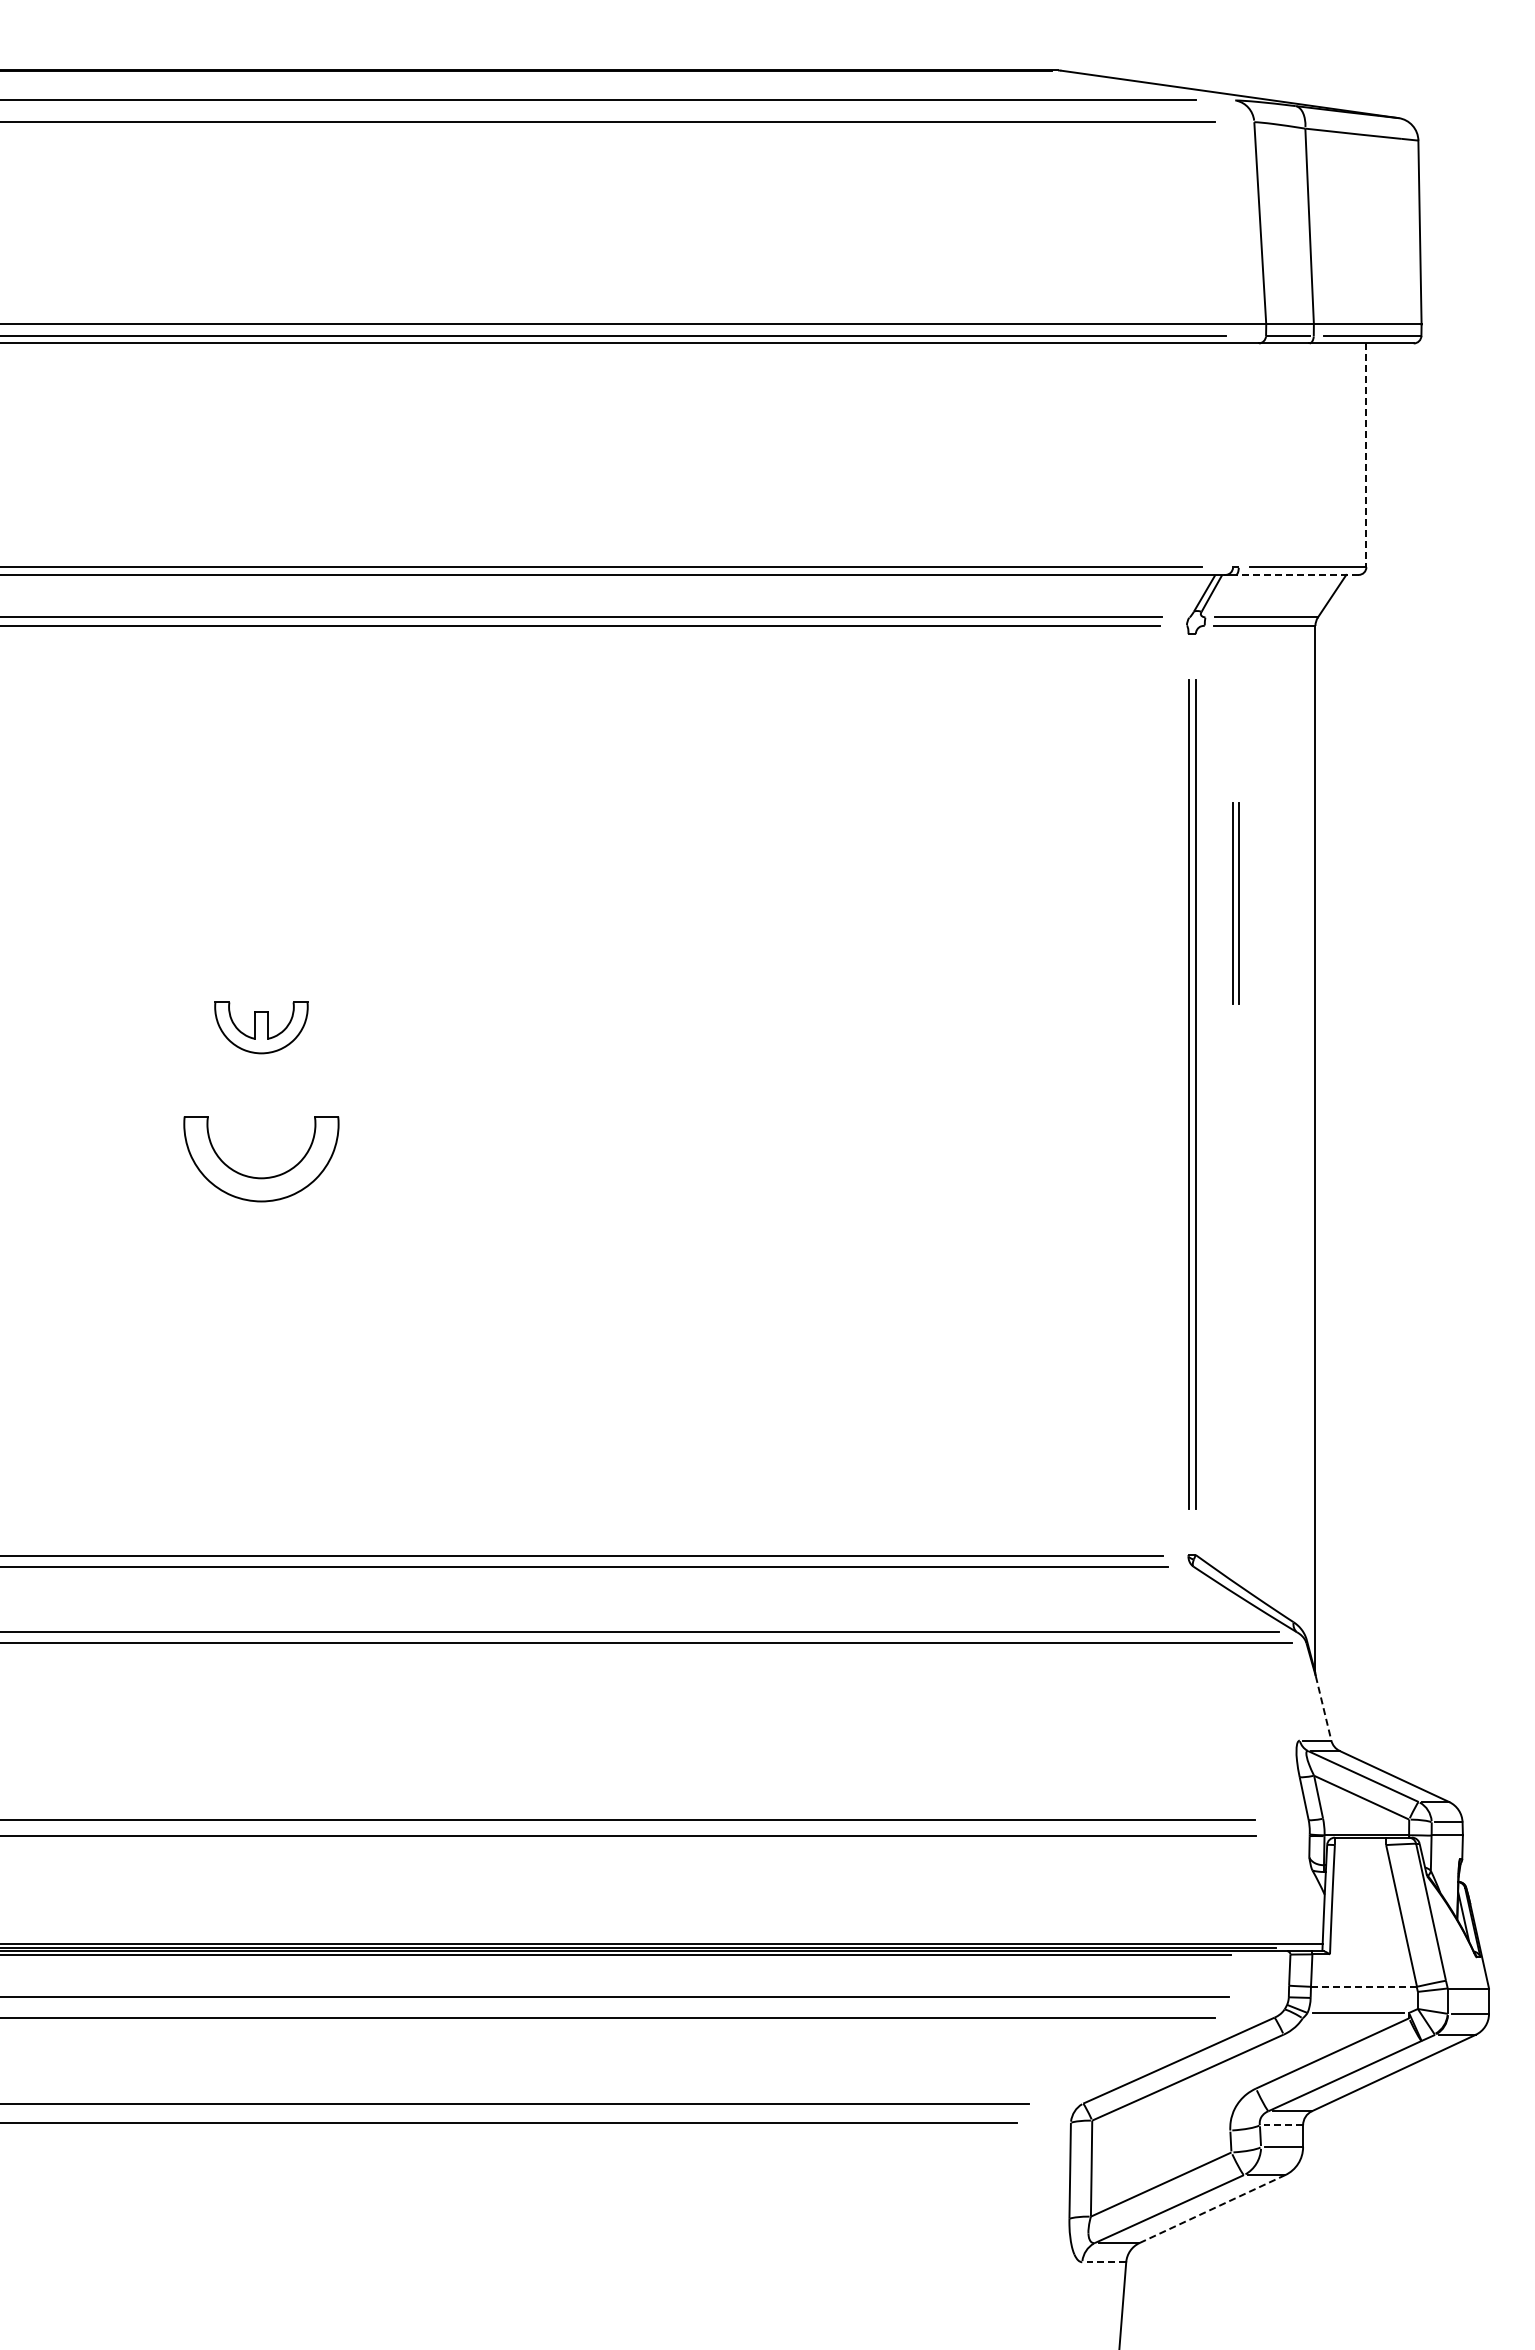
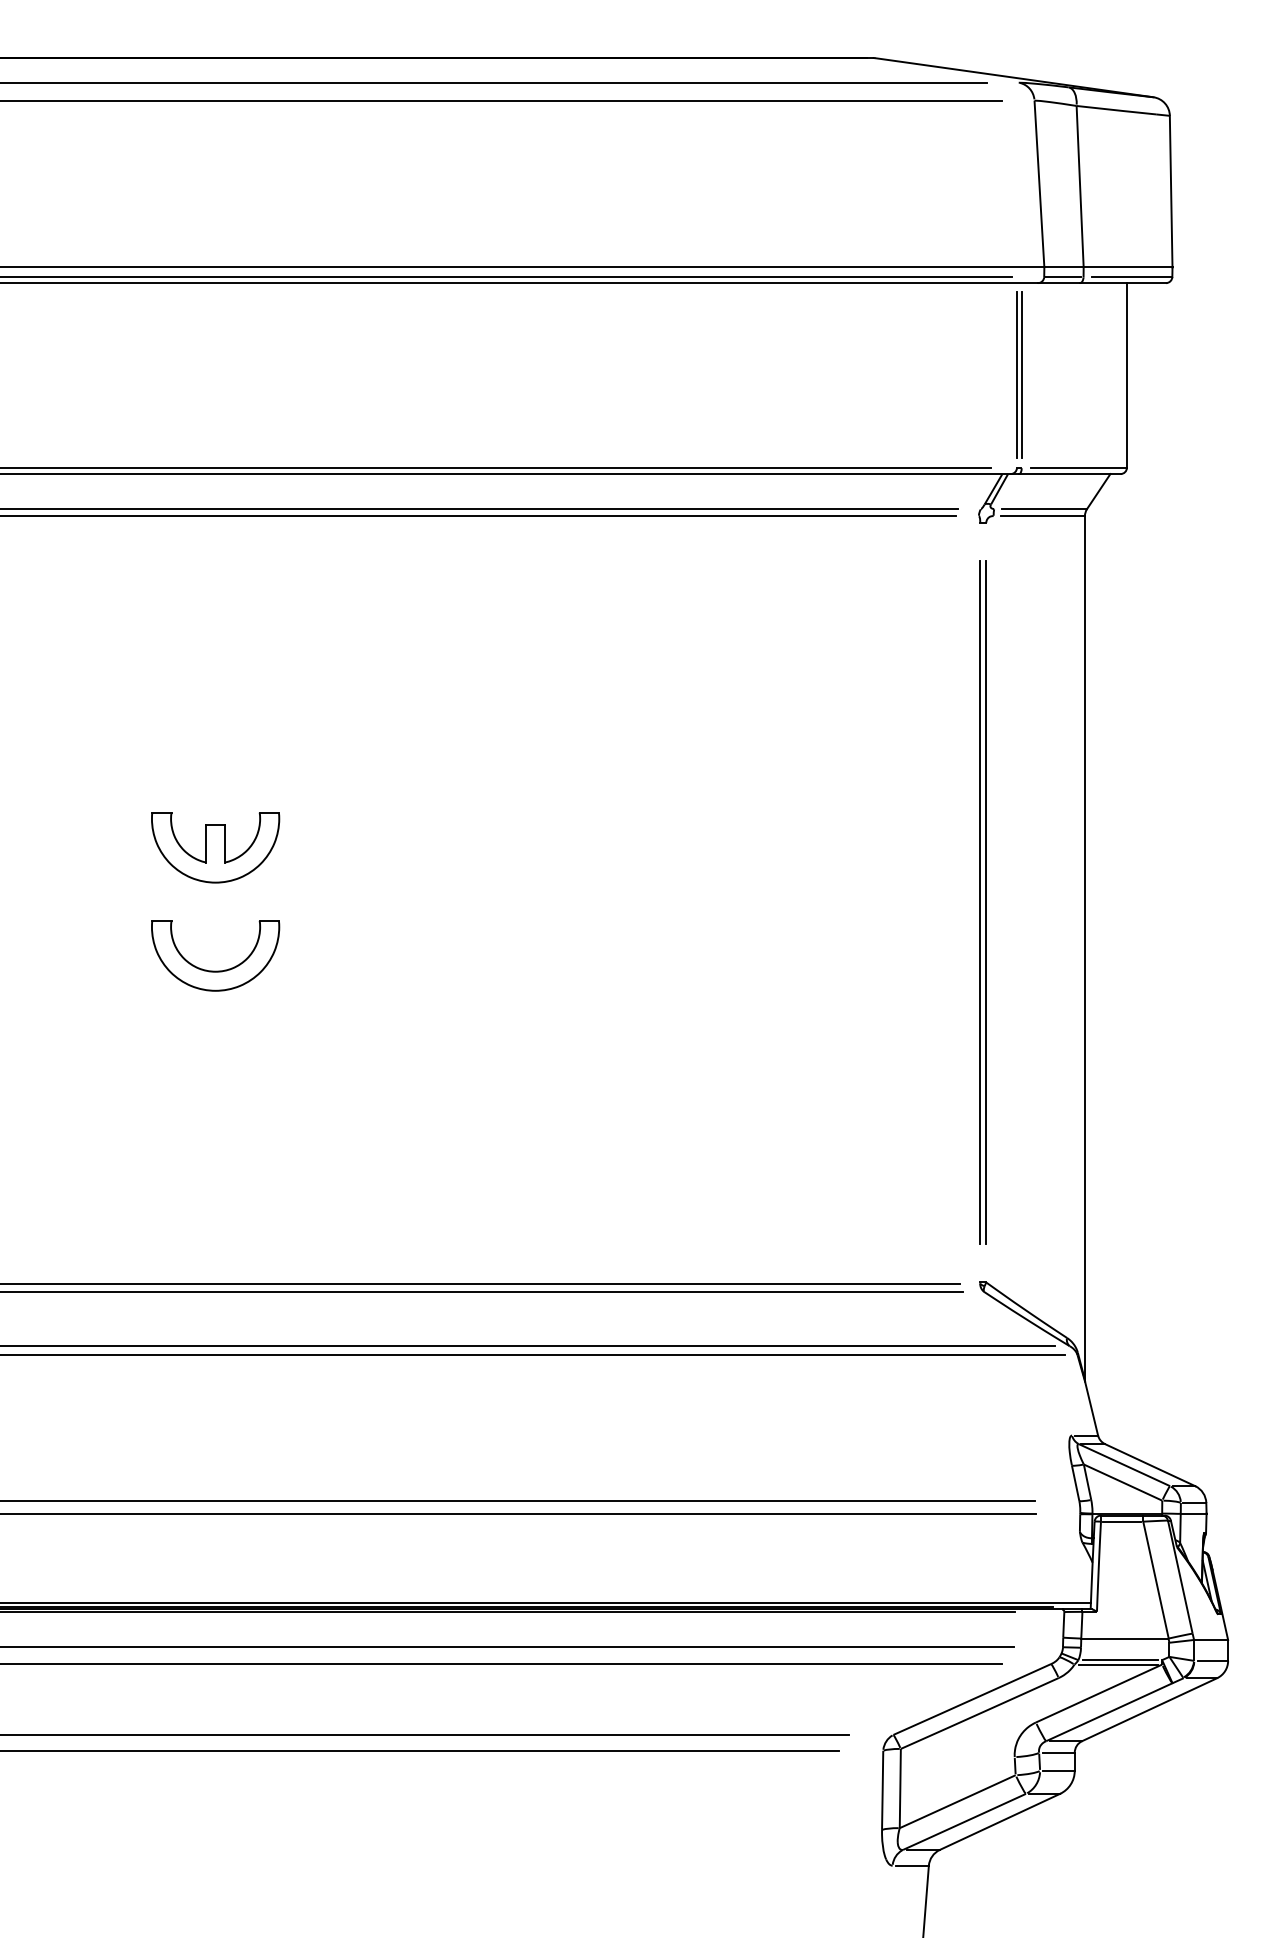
line: (1366, 455) -> (1127, 375), dashed -> solid
line: (1296, 574) -> (1069, 473), dashed -> solid
part: (1235, 903) -> (1019, 375), moved
part: (261, 1027) -> (215, 847), size x1.67
line: (1323, 1708) -> (1091, 1409), dashed -> solid
line: (1360, 1845) -> (1122, 1522), added
line: (1363, 1986) -> (1124, 1638), dashed -> solid
line: (1355, 2018) -> (1117, 1664), added
line: (1283, 2125) -> (1058, 1752), dashed -> solid
line: (1212, 2208) -> (1000, 1821), dashed -> solid
line: (1106, 2262) -> (912, 1865), dashed -> solid

